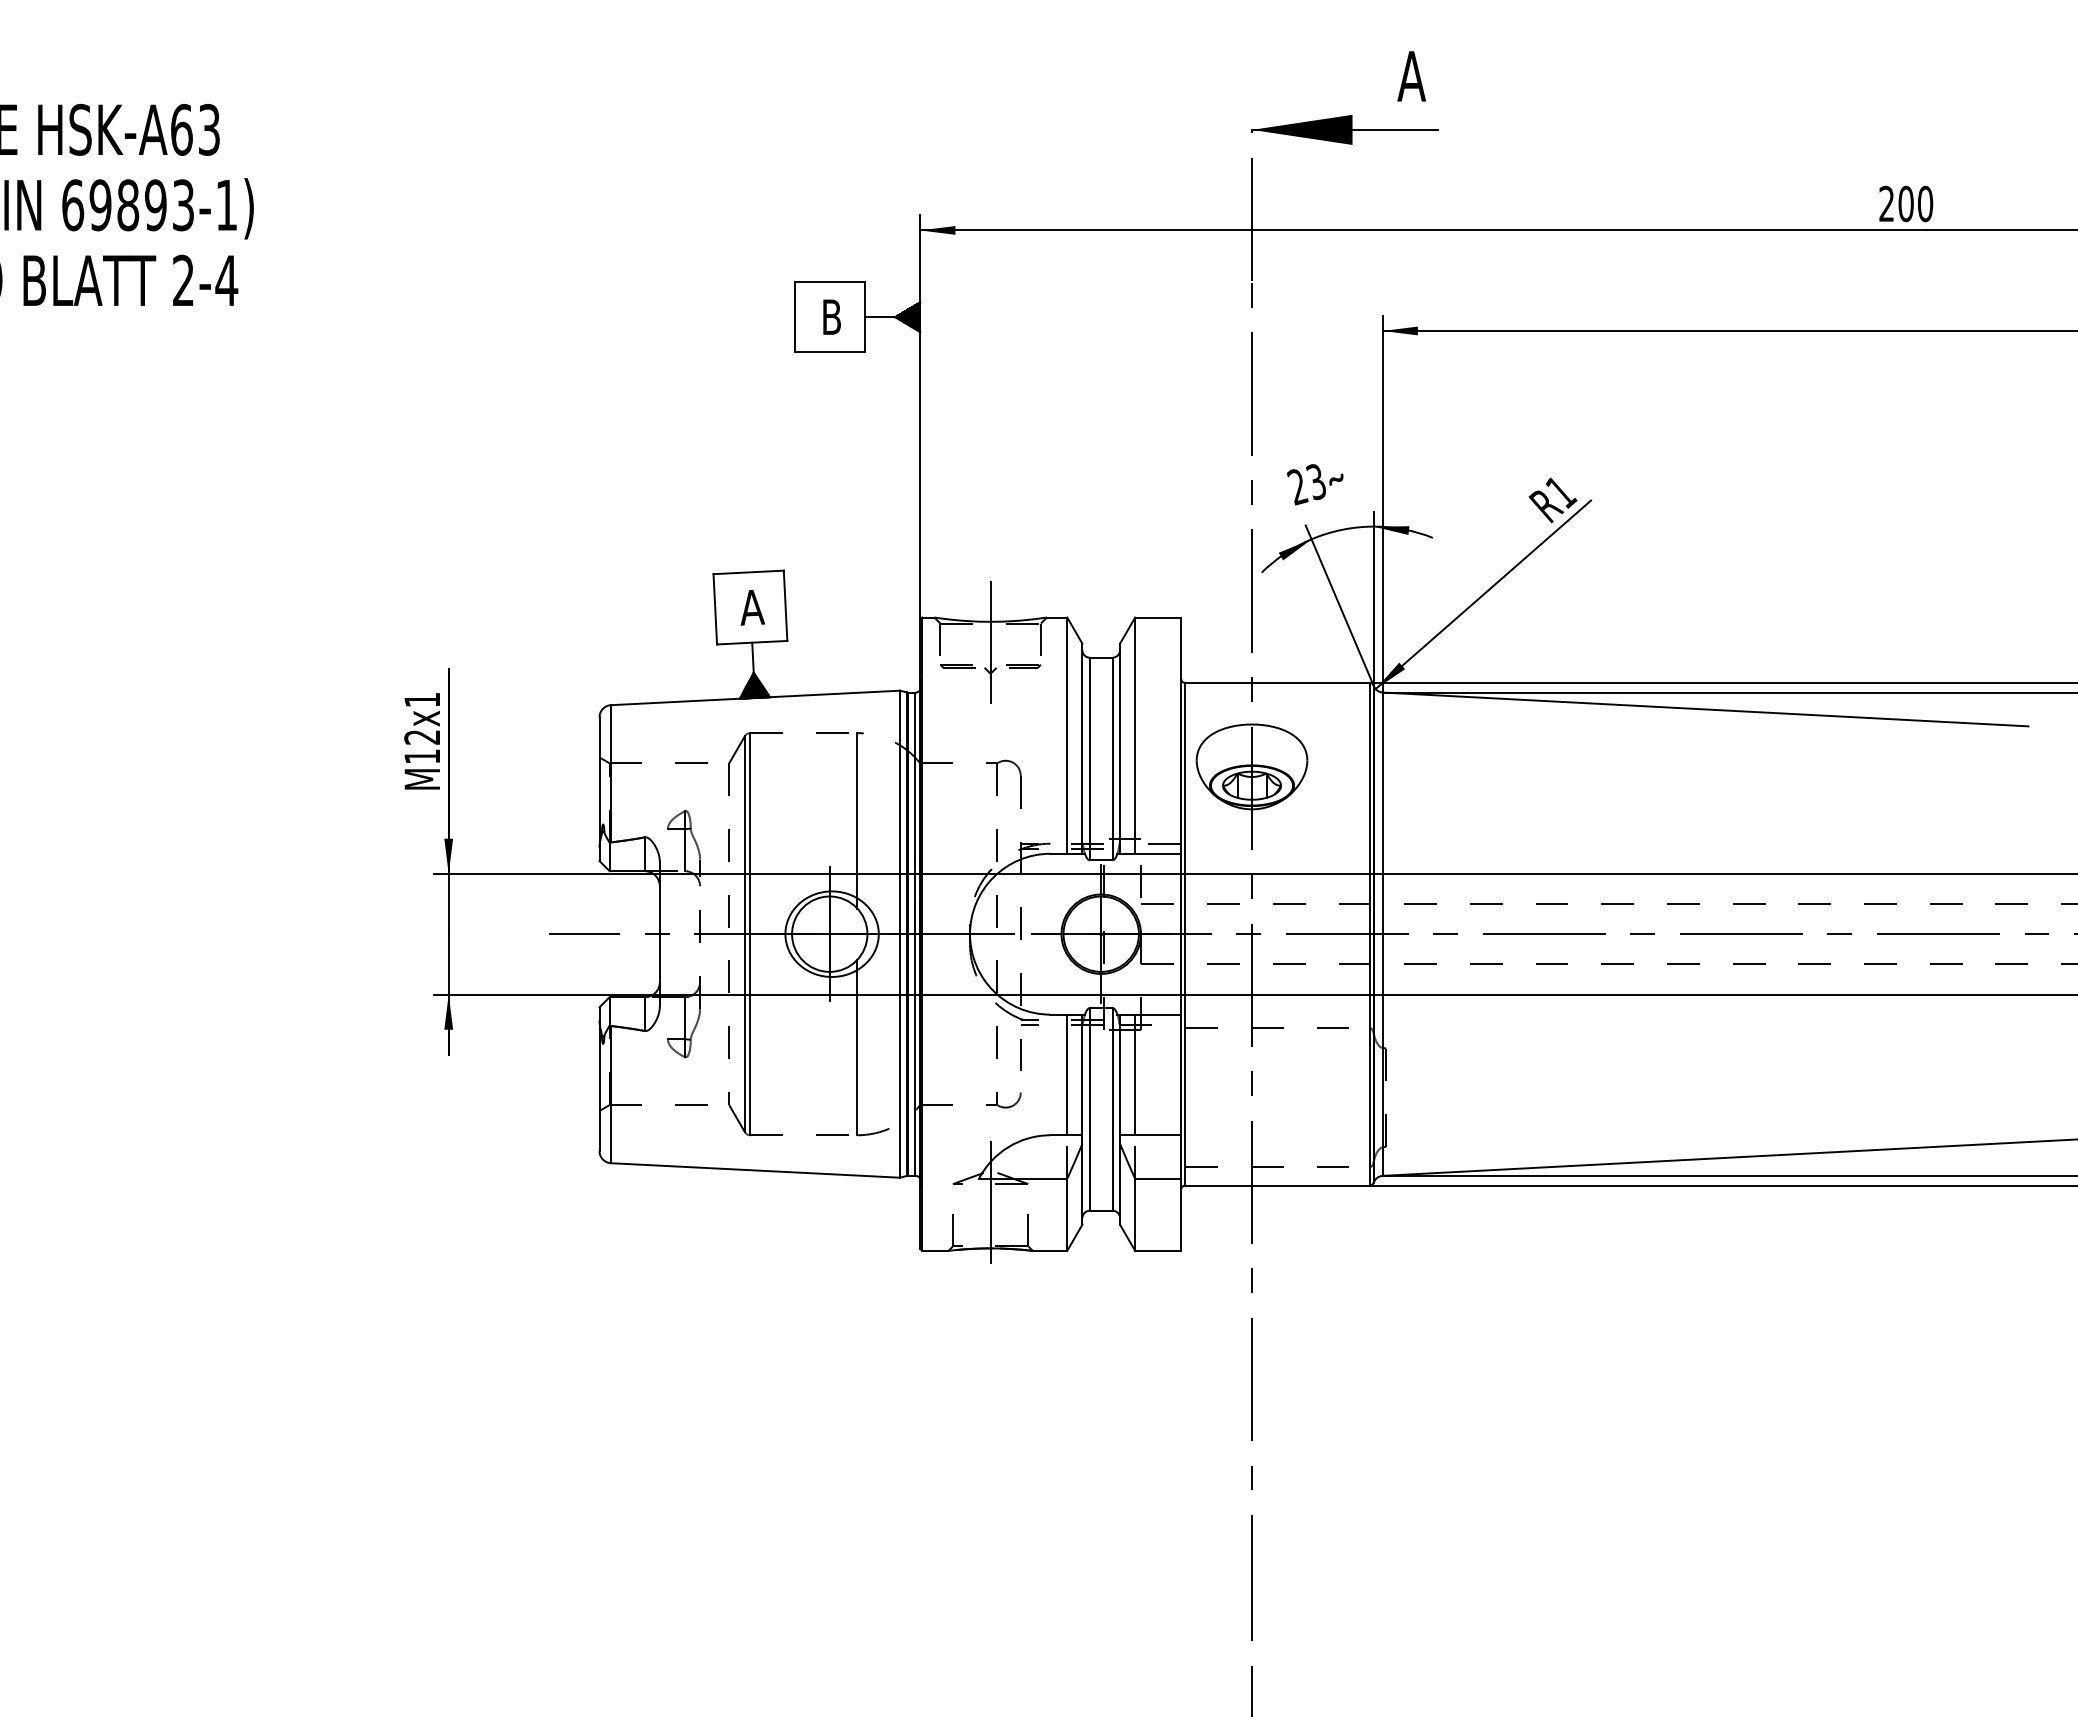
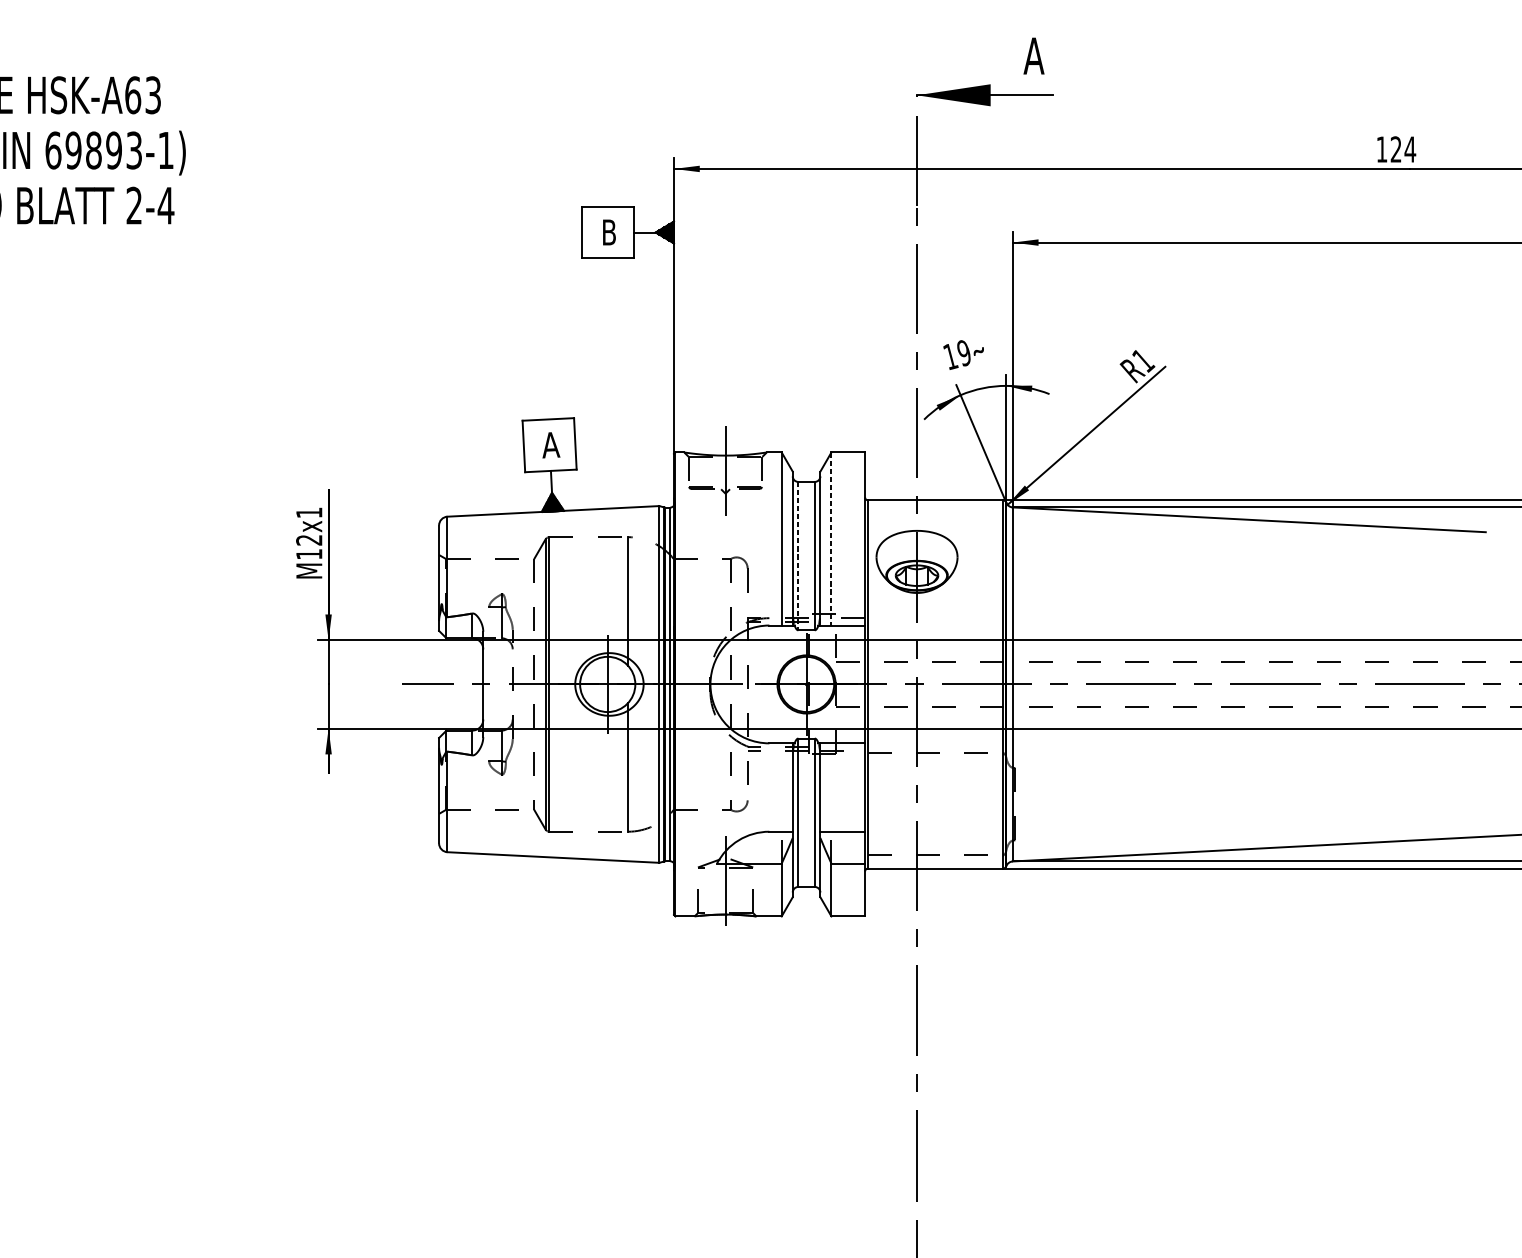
text: (1906, 203) -> (1396, 149), 200 -> 124
text: (1305, 484) -> (956, 355), 23 -> 19
line: (1135, 736) -> (831, 539), solid -> dashed
line: (1089, 759) -> (797, 556), solid -> dashed
line: (1067, 1074) -> (781, 787), removed
line: (1135, 1074) -> (831, 787), removed

